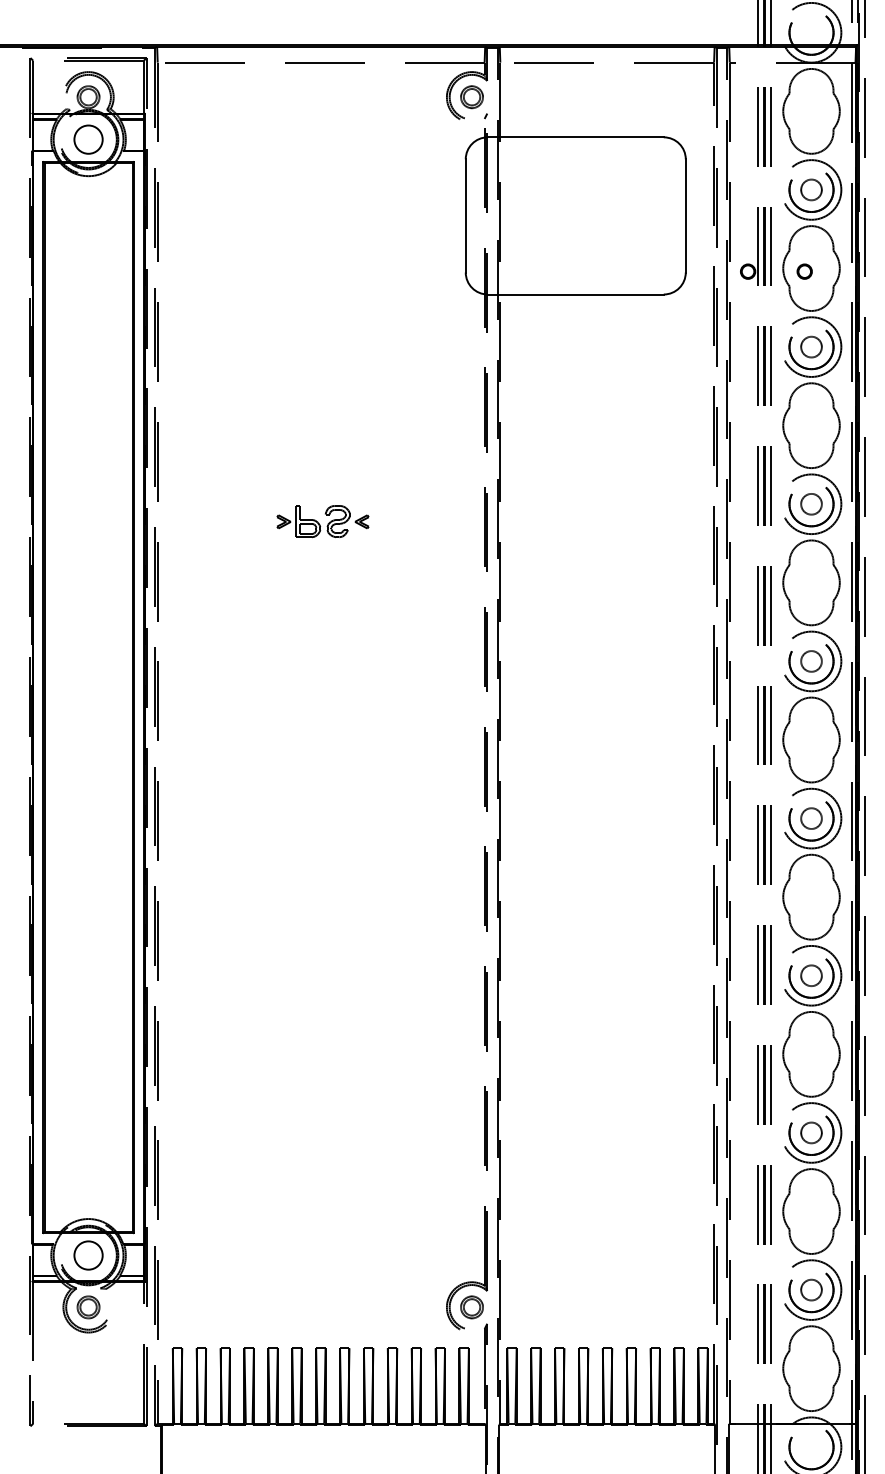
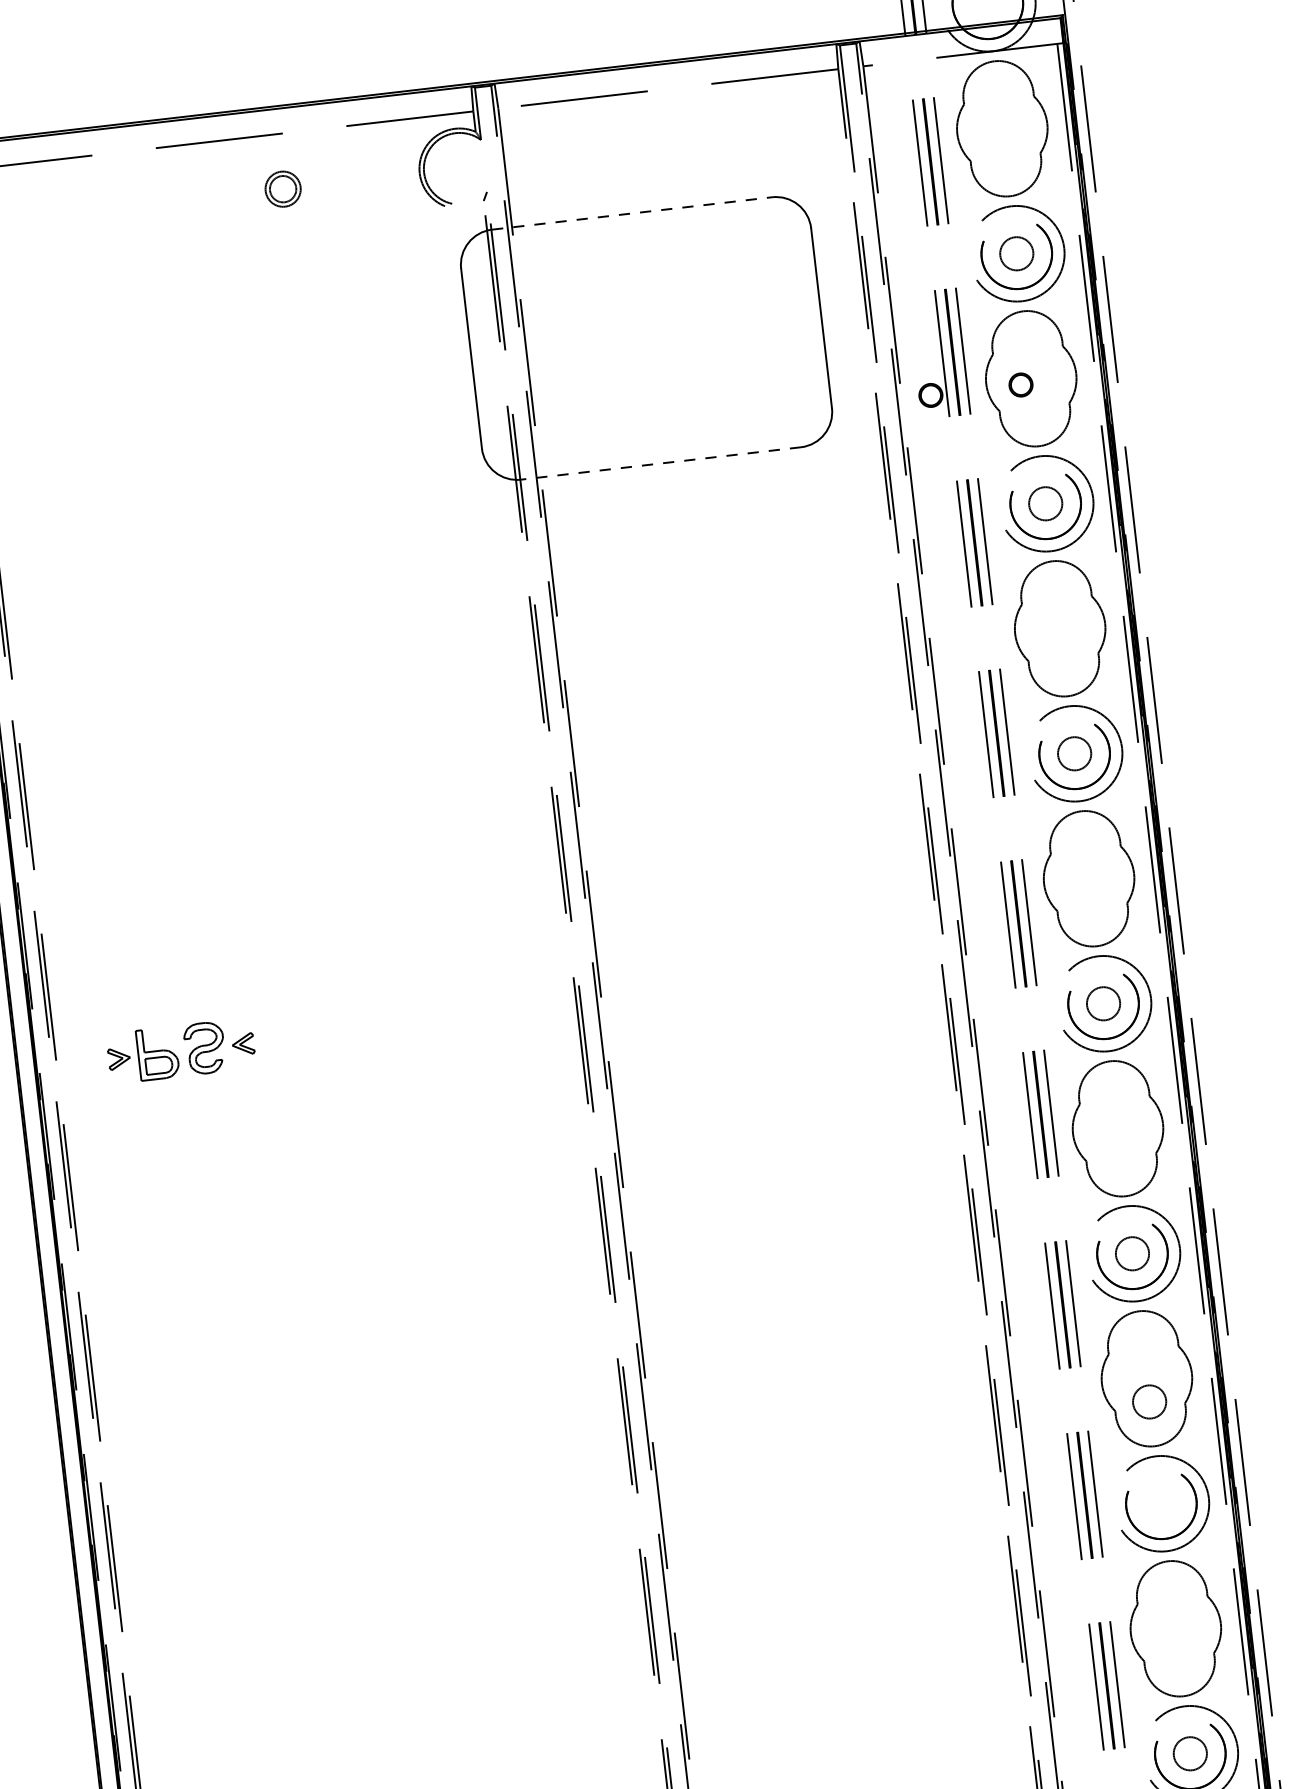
part: (471, 97) -> (282, 189), moved
line: (576, 137) -> (633, 213), solid -> dashed
line: (575, 294) -> (660, 463), solid -> dashed
part: (322, 521) -> (180, 1051), moved
circle: (811, 975) -> (1149, 1401), moved

